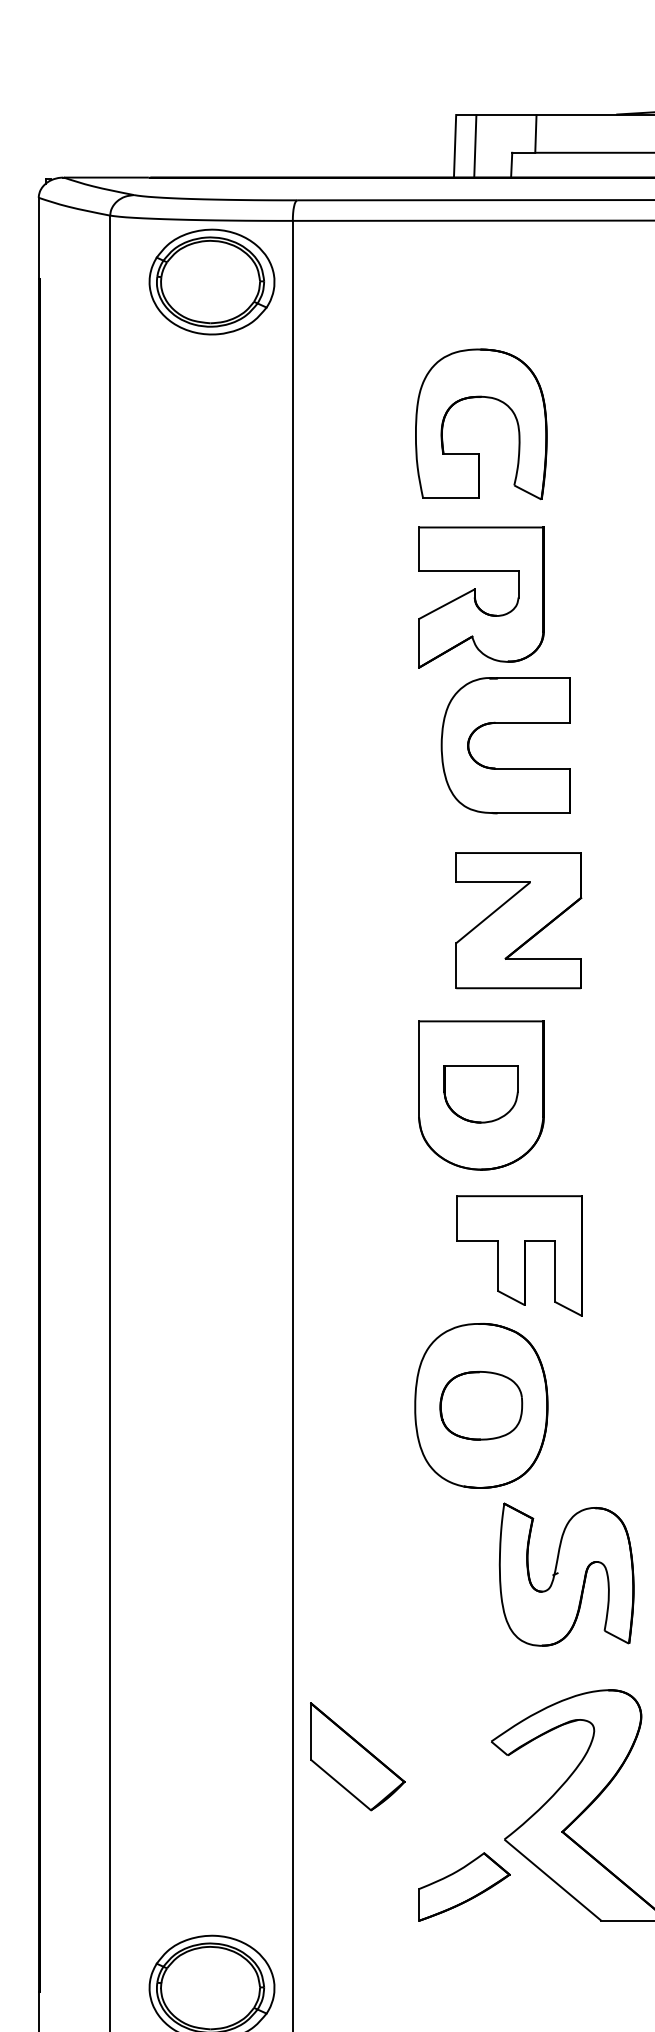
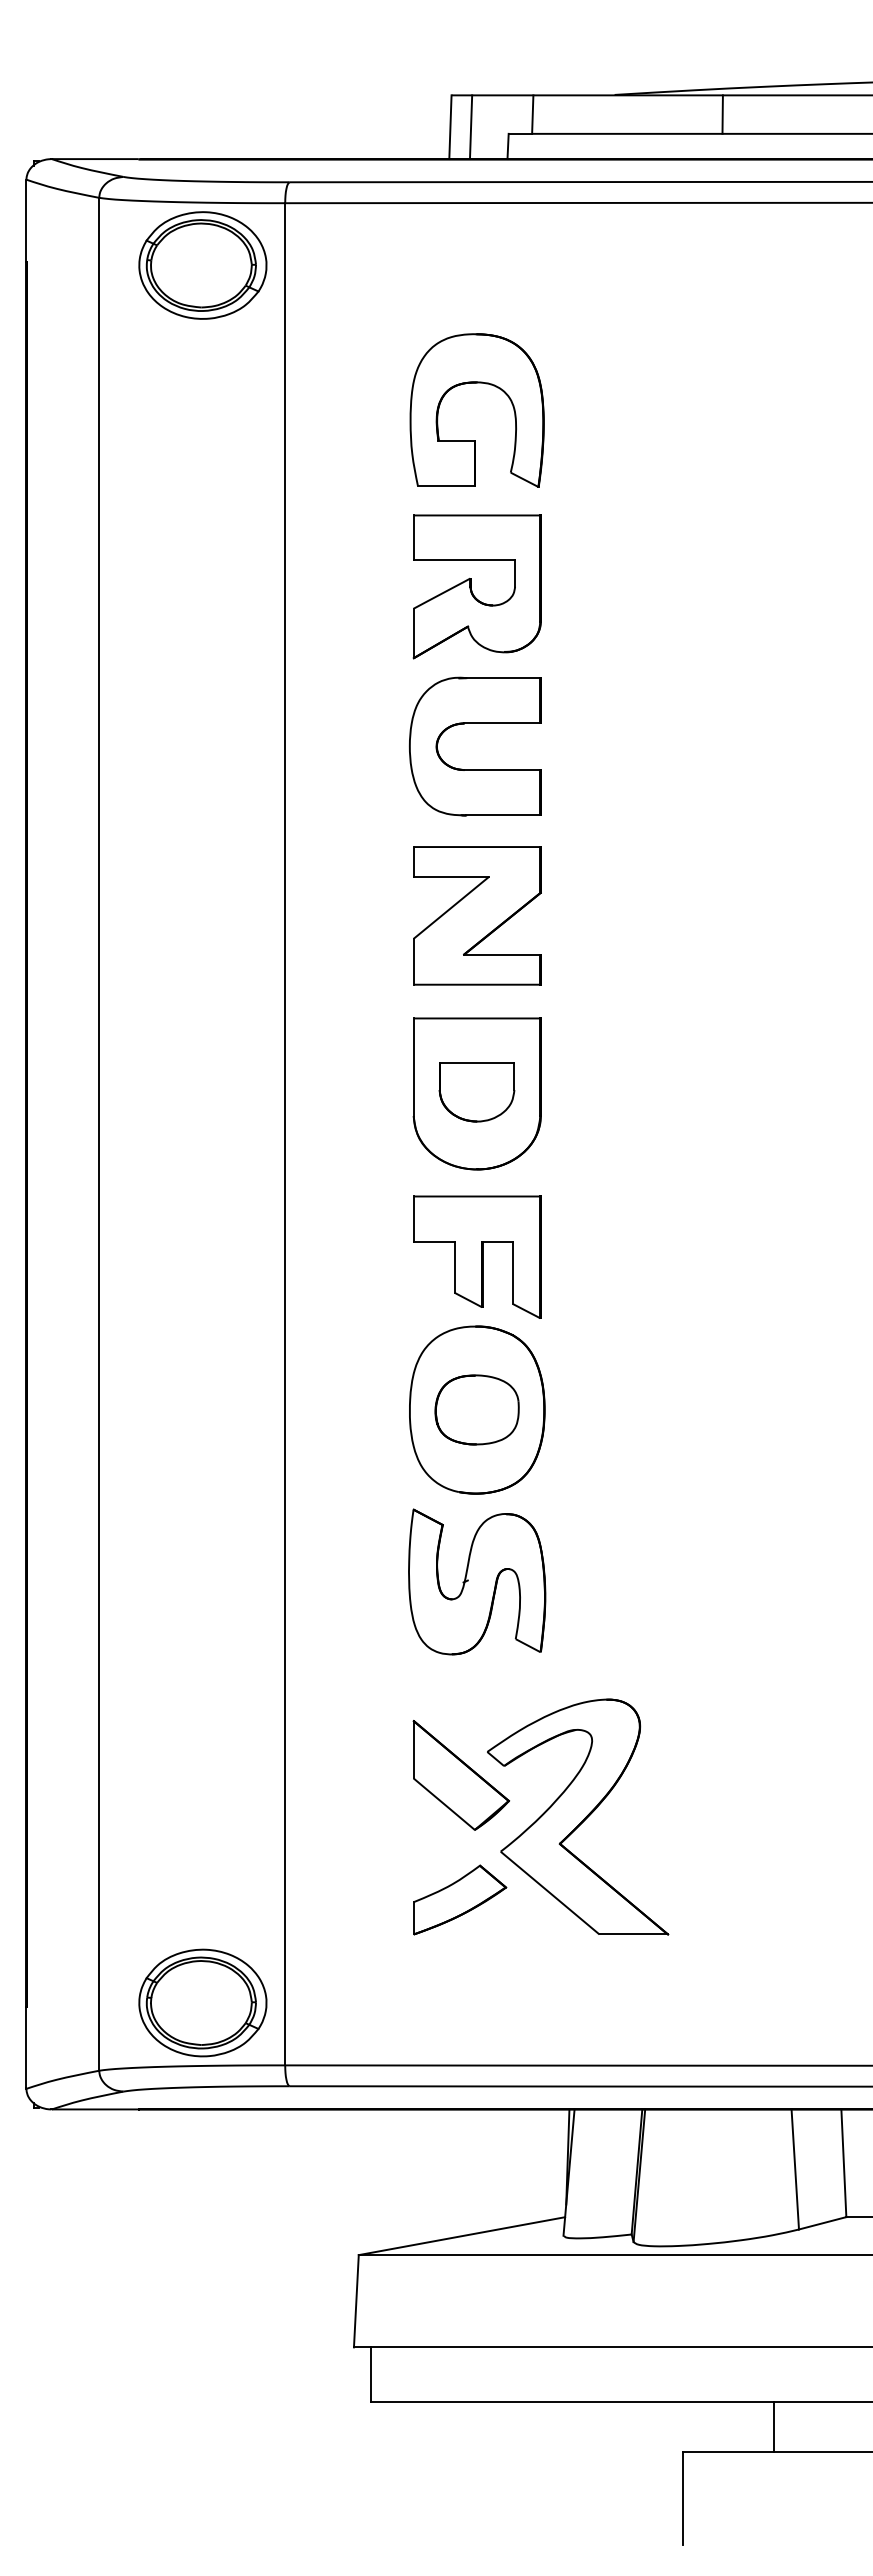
part: (505, 722) -> (474, 723), moved
part: (518, 920) -> (477, 915), moved
part: (519, 1255) -> (477, 1256), moved
part: (567, 1574) -> (477, 1581), moved
part: (357, 1756) -> (461, 1775), moved

